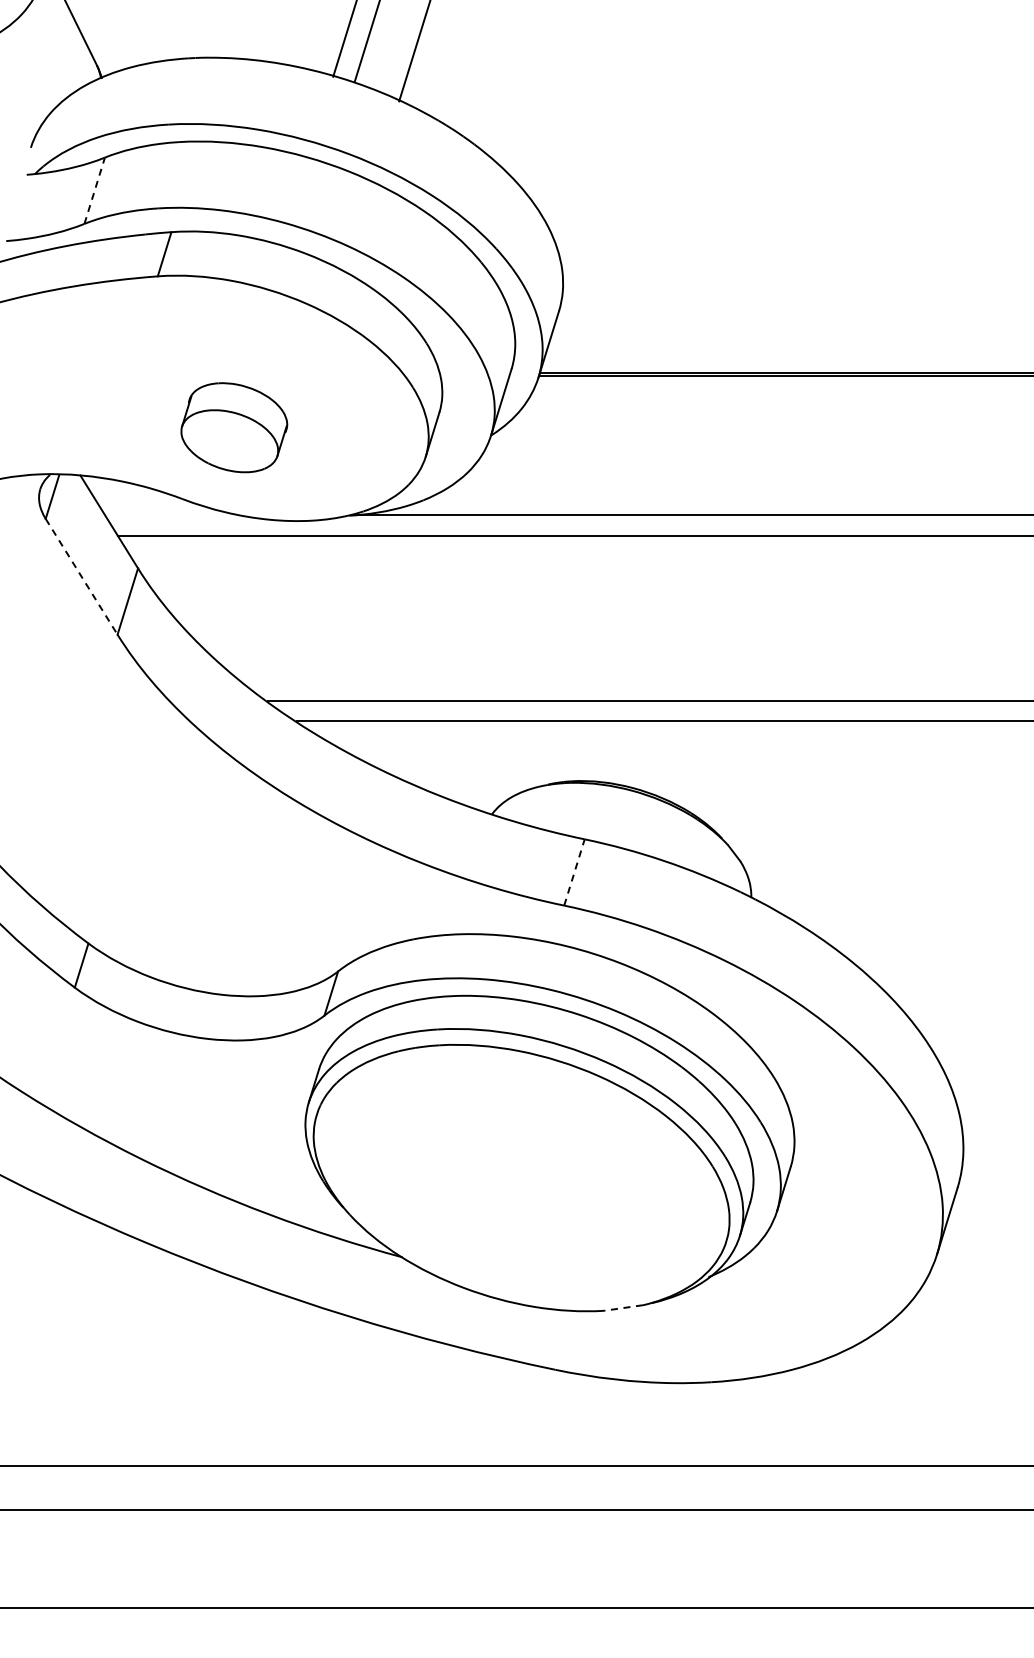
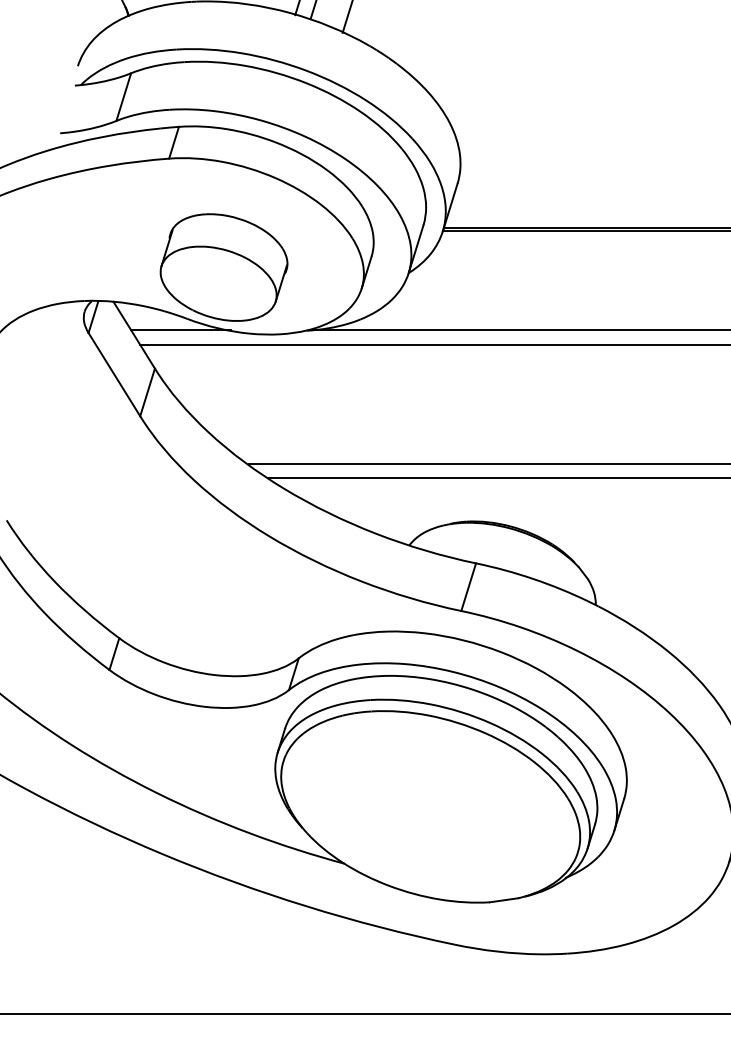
line: (94, 190) -> (123, 96), dashed -> solid
part: (234, 427) -> (224, 267), size x1.67
line: (174, 515) -> (181, 330), added
line: (81, 577) -> (114, 375), dashed -> solid
line: (574, 872) -> (468, 587), dashed -> solid
line: (623, 1308) -> (503, 900), dashed -> solid

